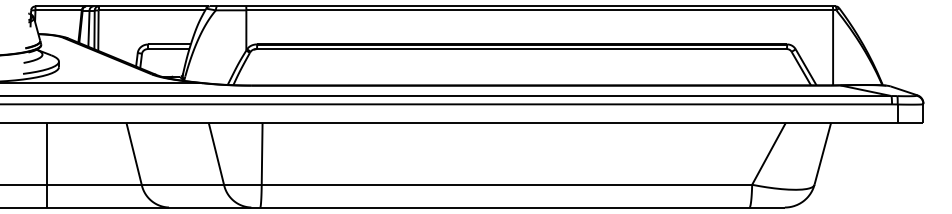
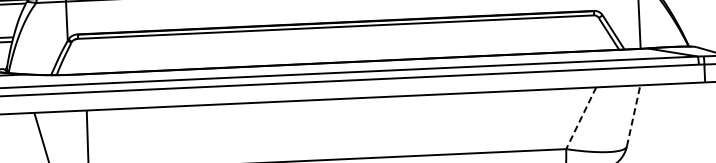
line: (822, 153) -> (633, 115), solid -> dashed
line: (768, 154) -> (580, 118), solid -> dashed

